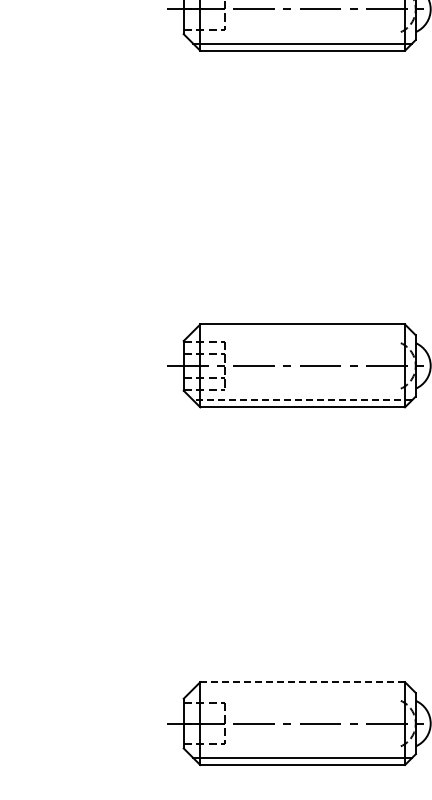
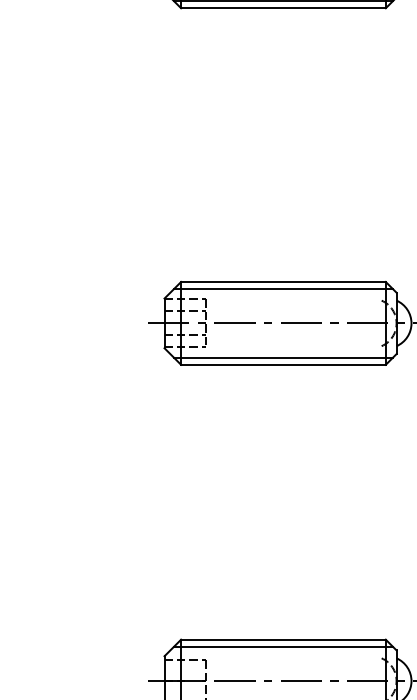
line: (302, 331) -> (283, 289), added
line: (302, 400) -> (283, 358), dashed -> solid
line: (302, 682) -> (283, 640), dashed -> solid
line: (302, 689) -> (283, 647), added

